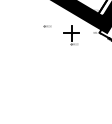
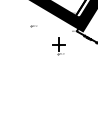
part: (71, 35) -> (58, 46), moved

